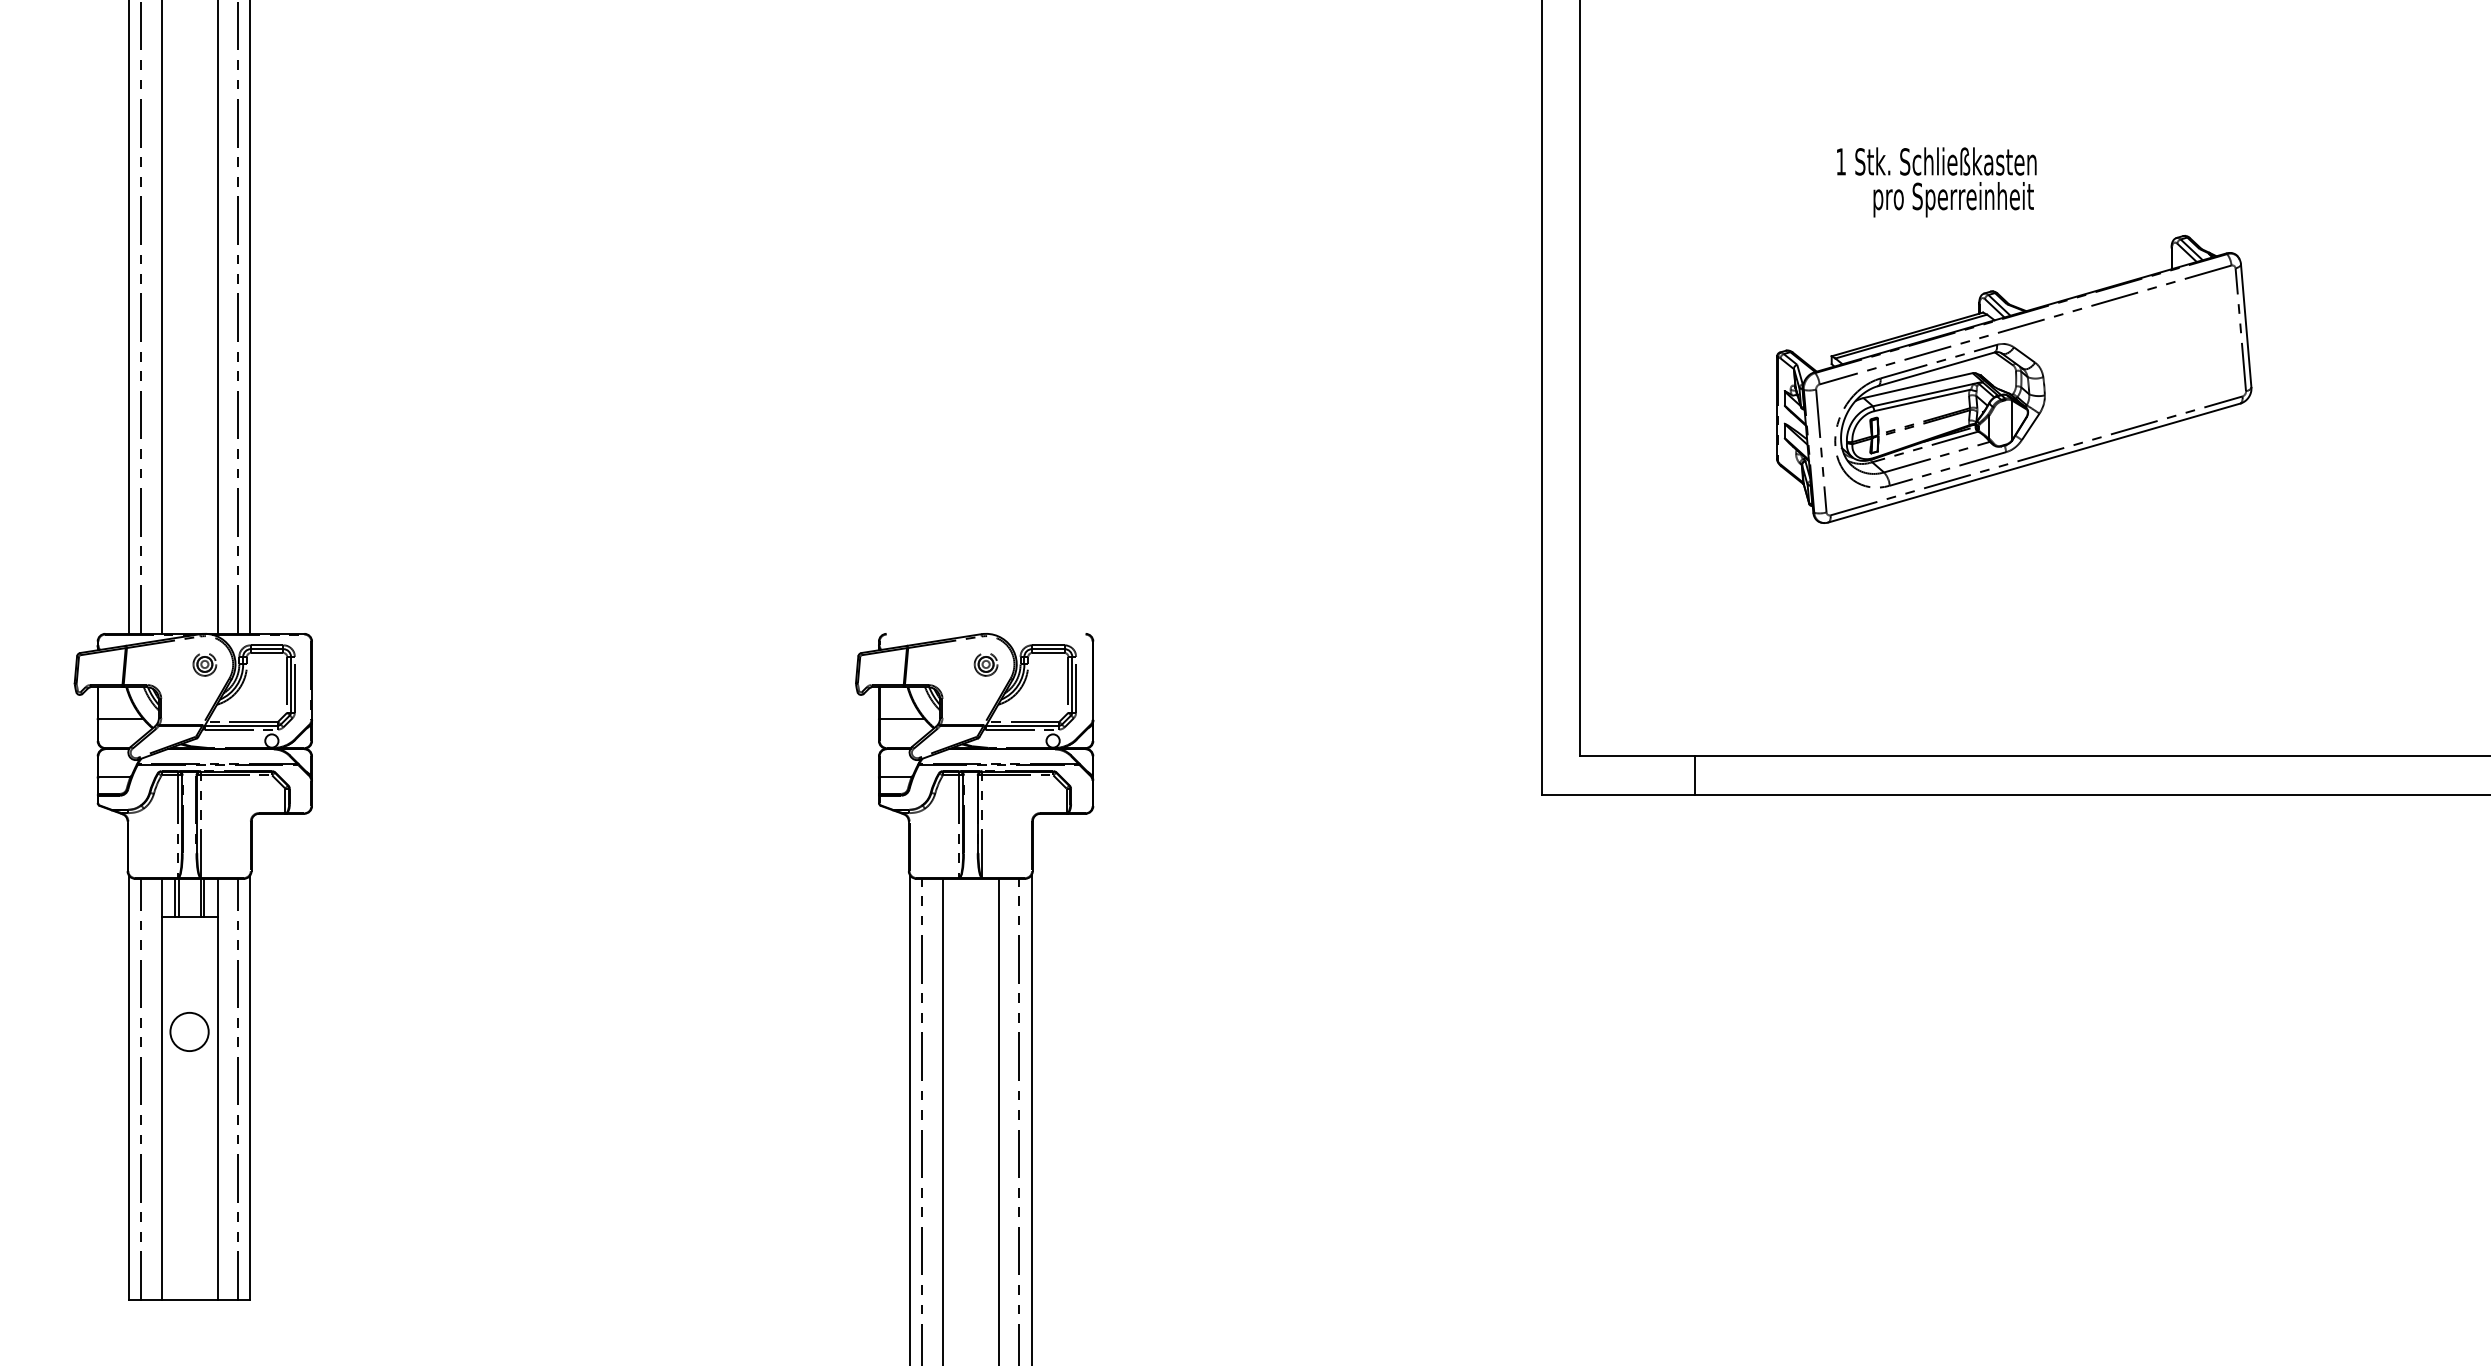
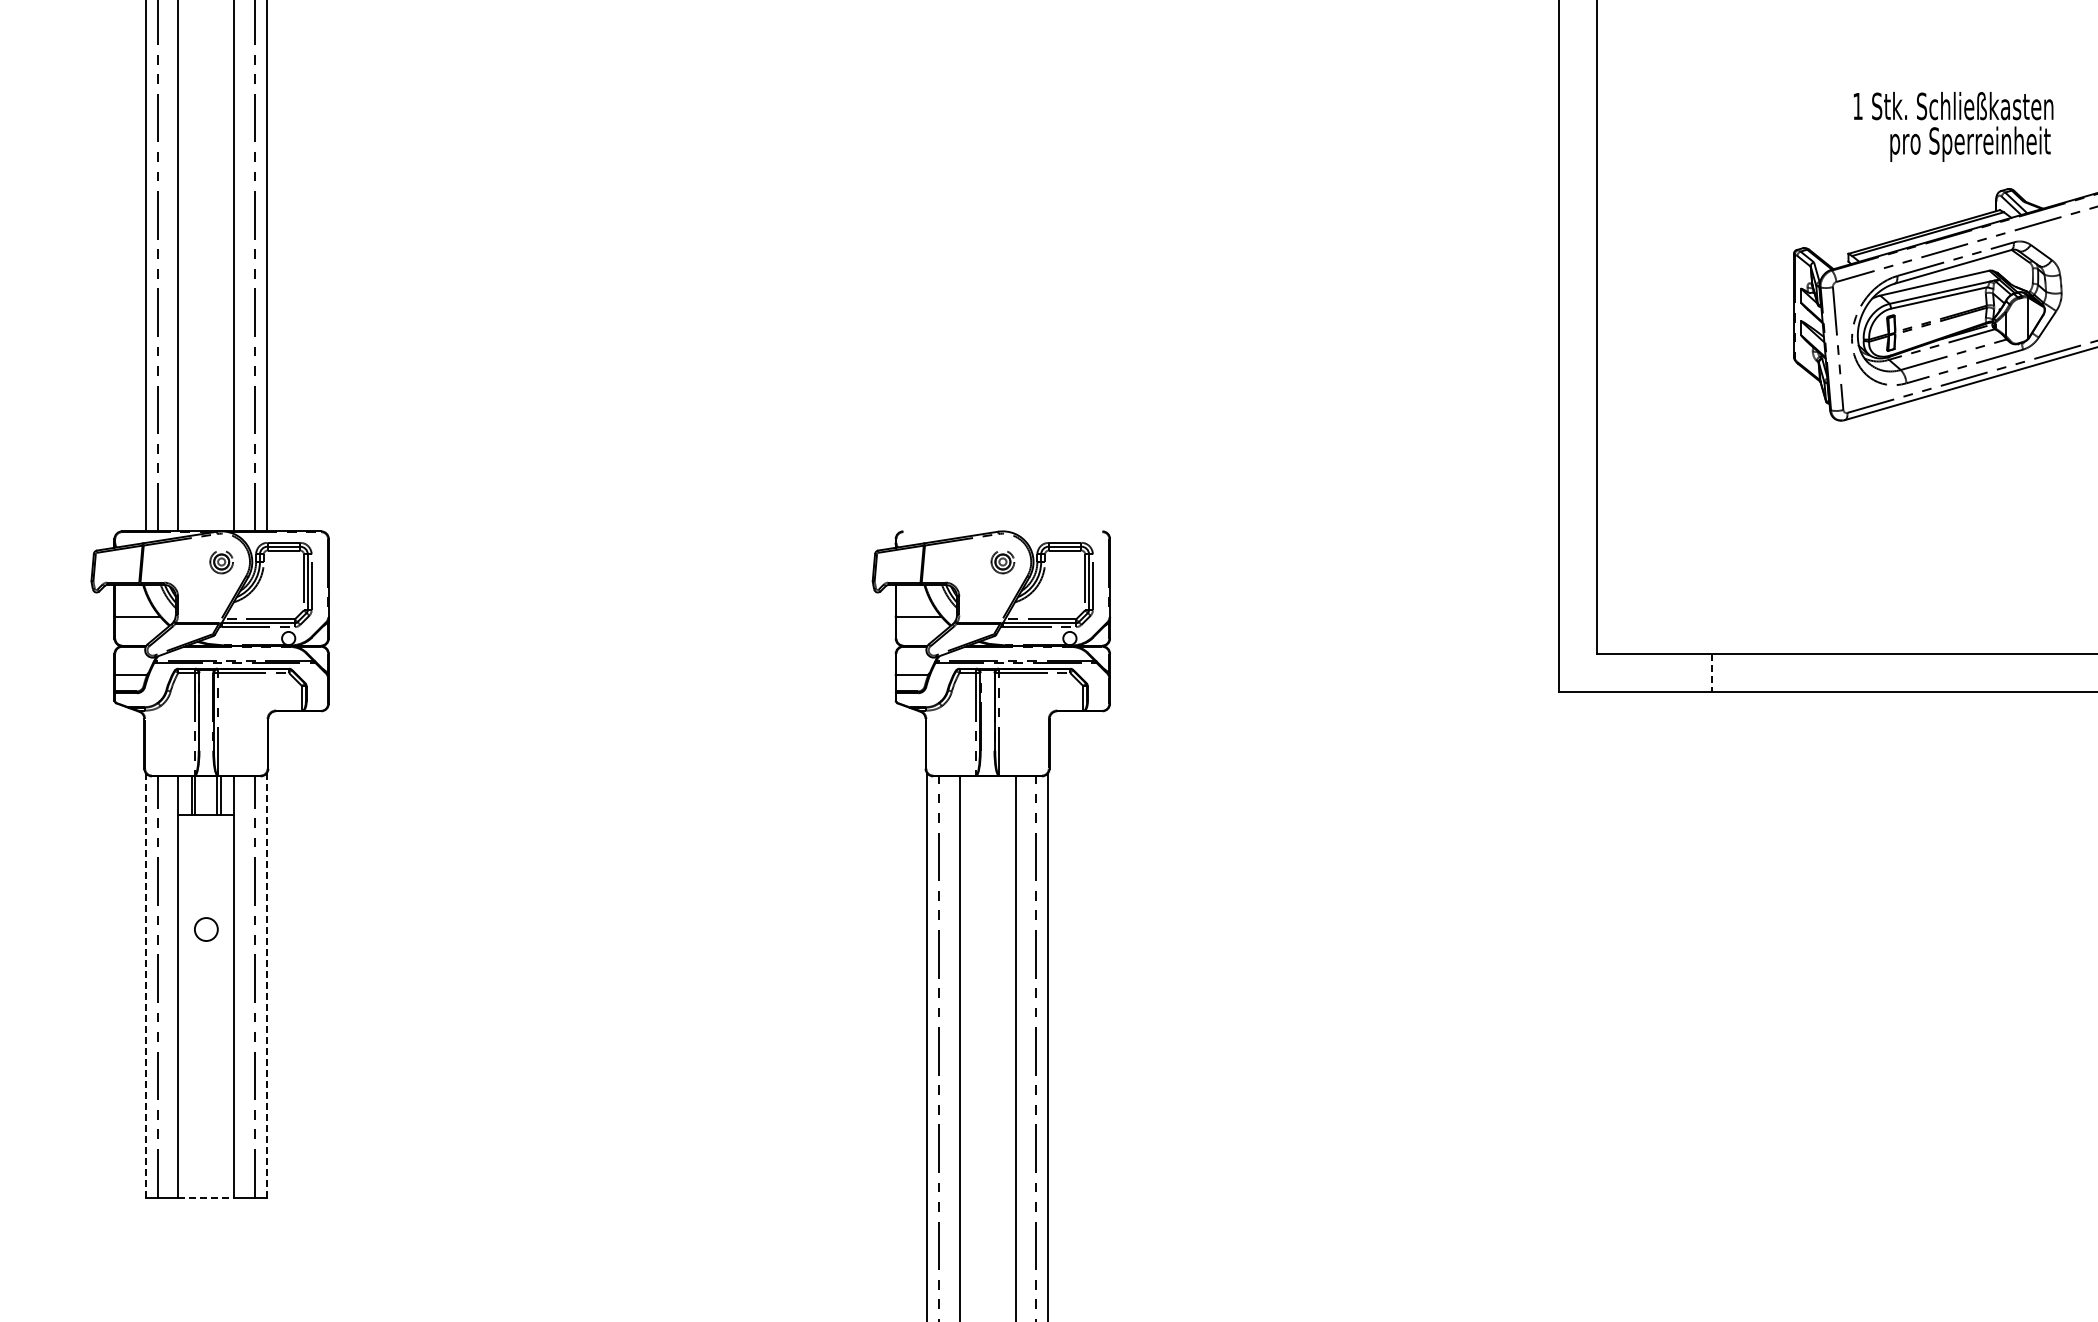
text: (1936, 182) -> (1953, 127), moved
line: (1695, 775) -> (1712, 673), solid -> dashed
circle: (189, 1031) -> (206, 929), size x0.6
line: (250, 1087) -> (267, 985), solid -> dashed
line: (128, 1088) -> (145, 986), solid -> dashed
line: (189, 1299) -> (206, 1197), solid -> dashed

